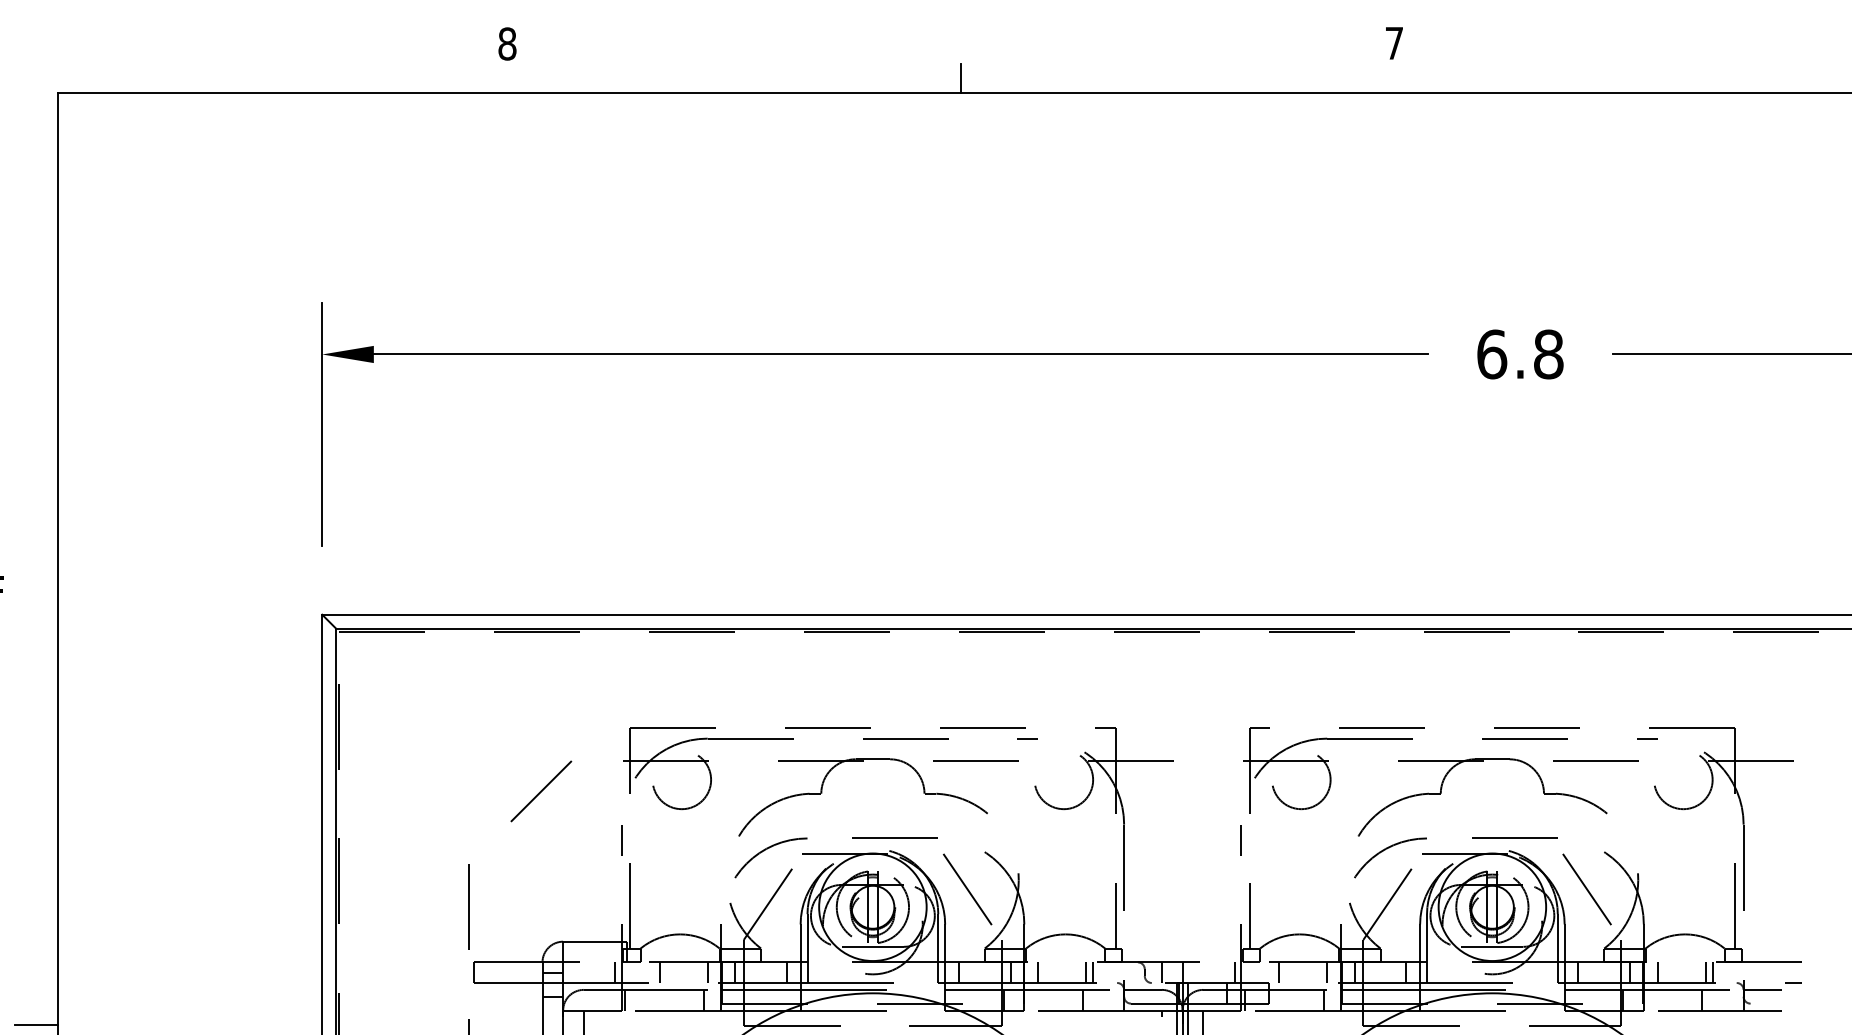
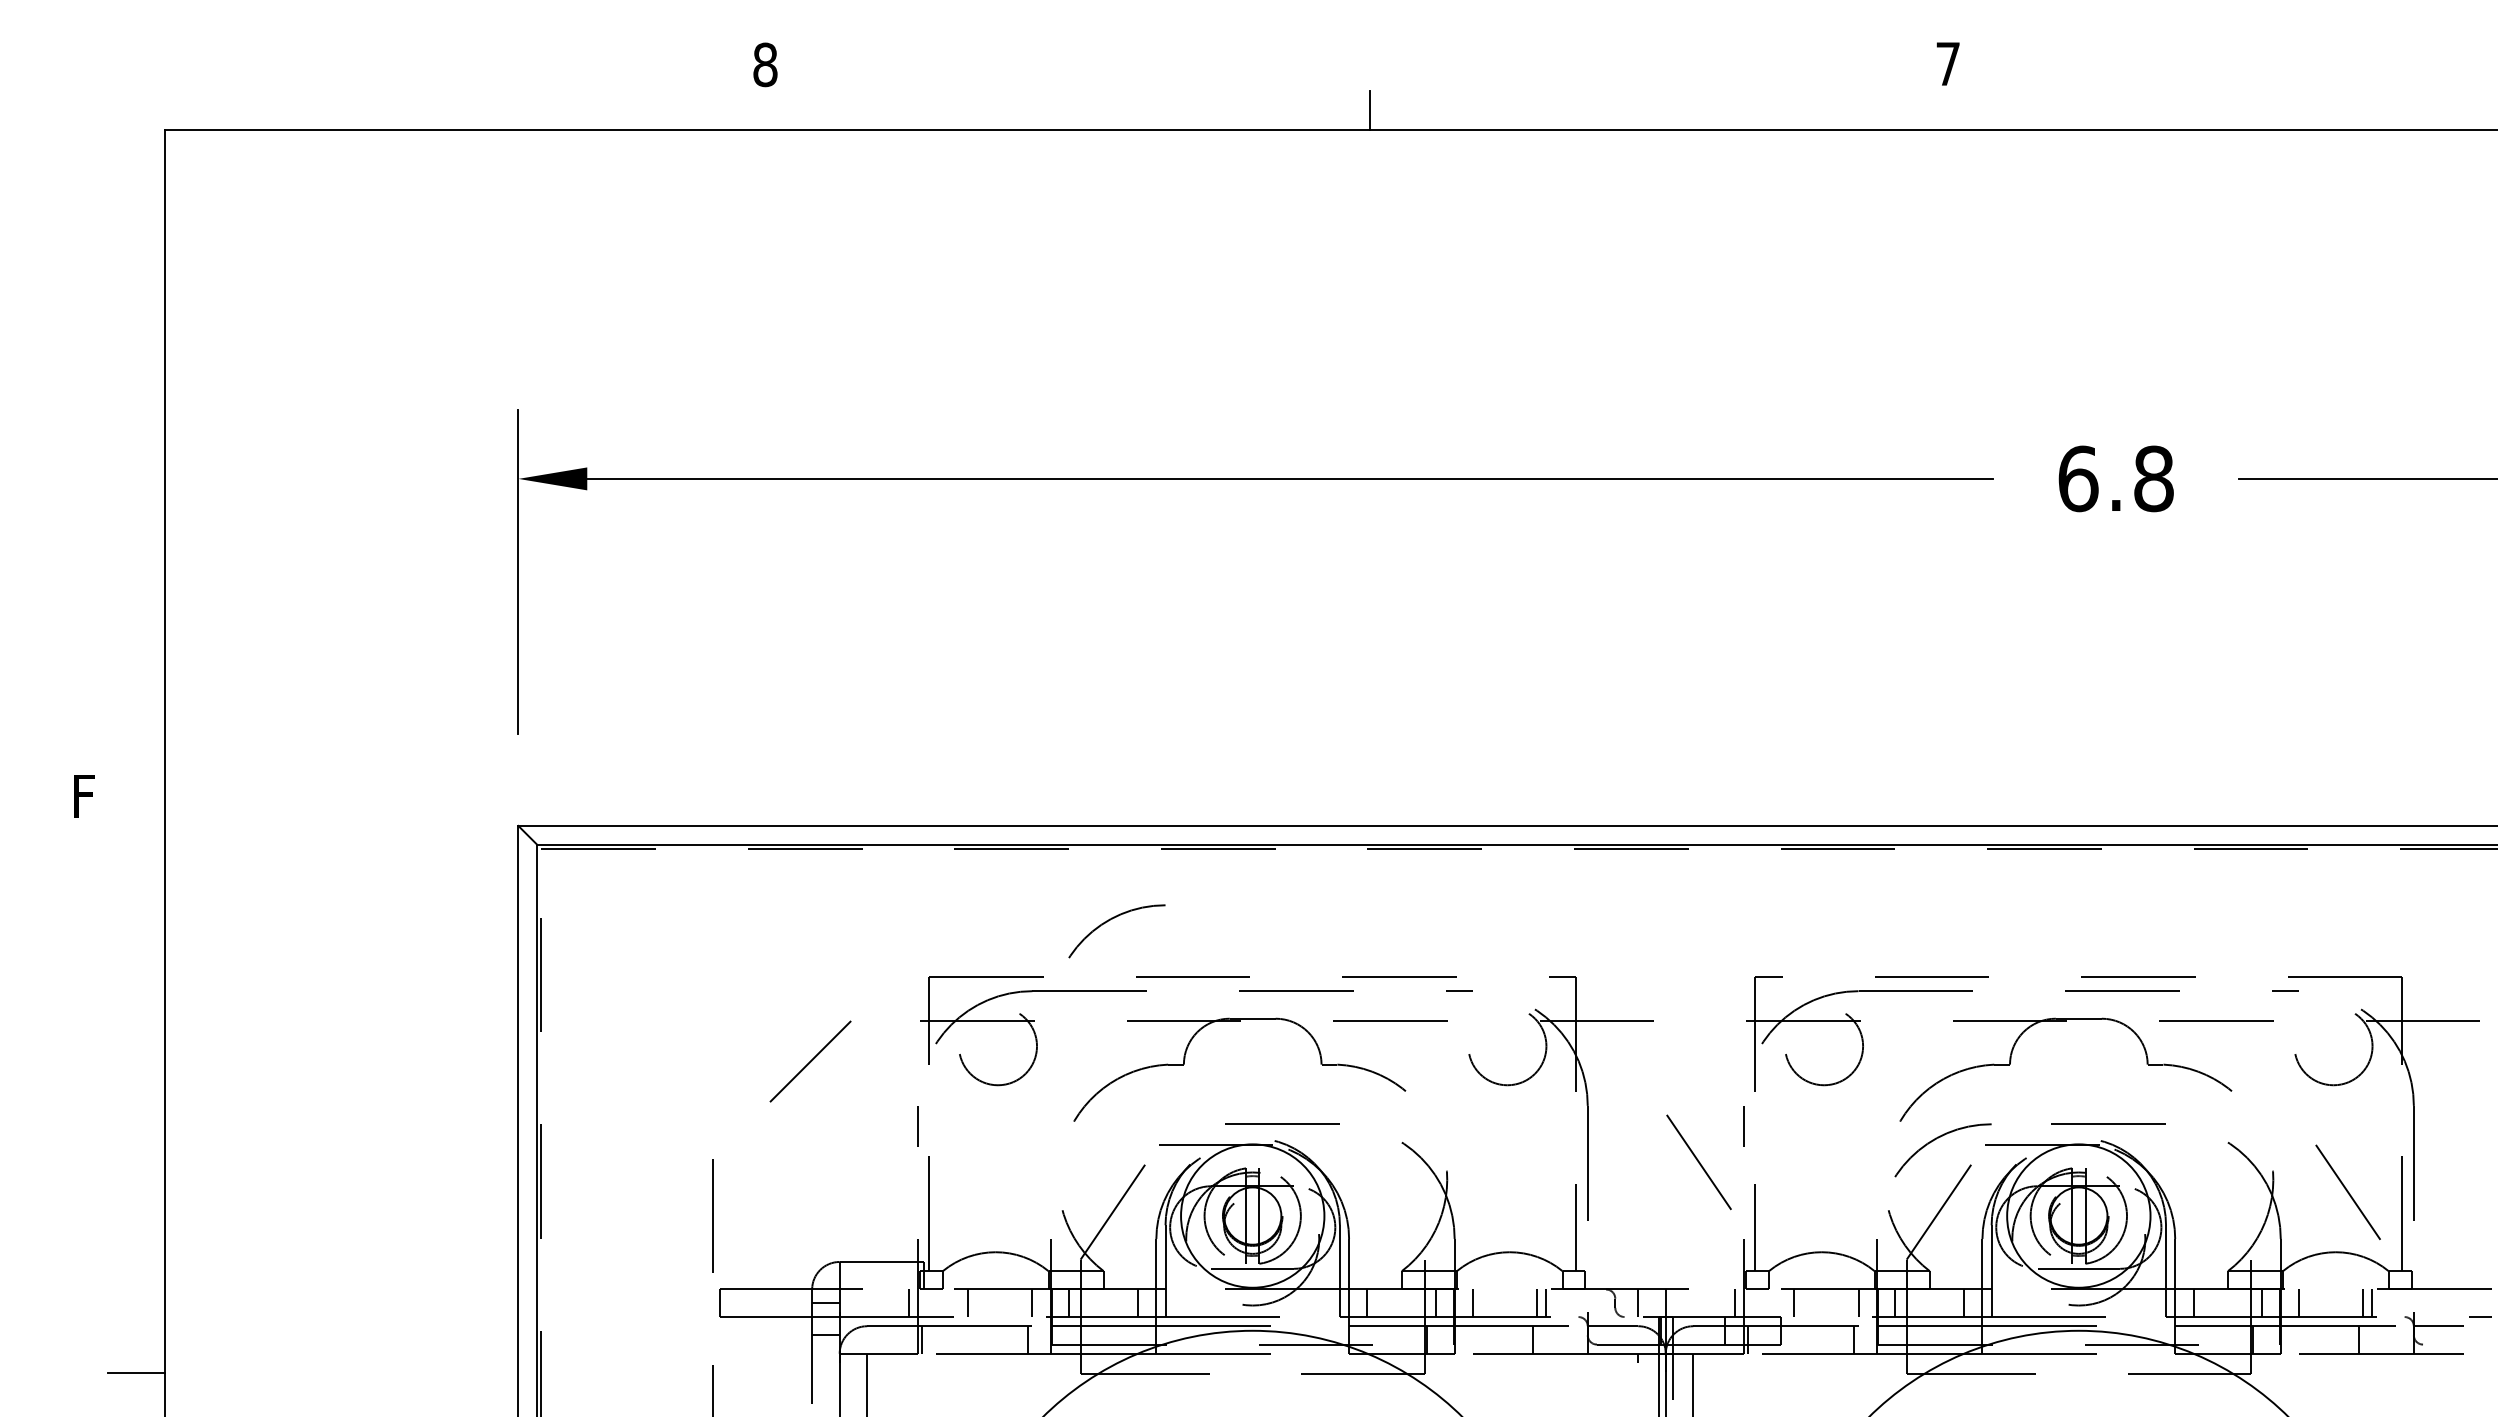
arc: (766, 849) -> (1110, 920), moved
line: (967, 889) -> (1698, 1162), moved
line: (1586, 889) -> (2347, 1192), moved

